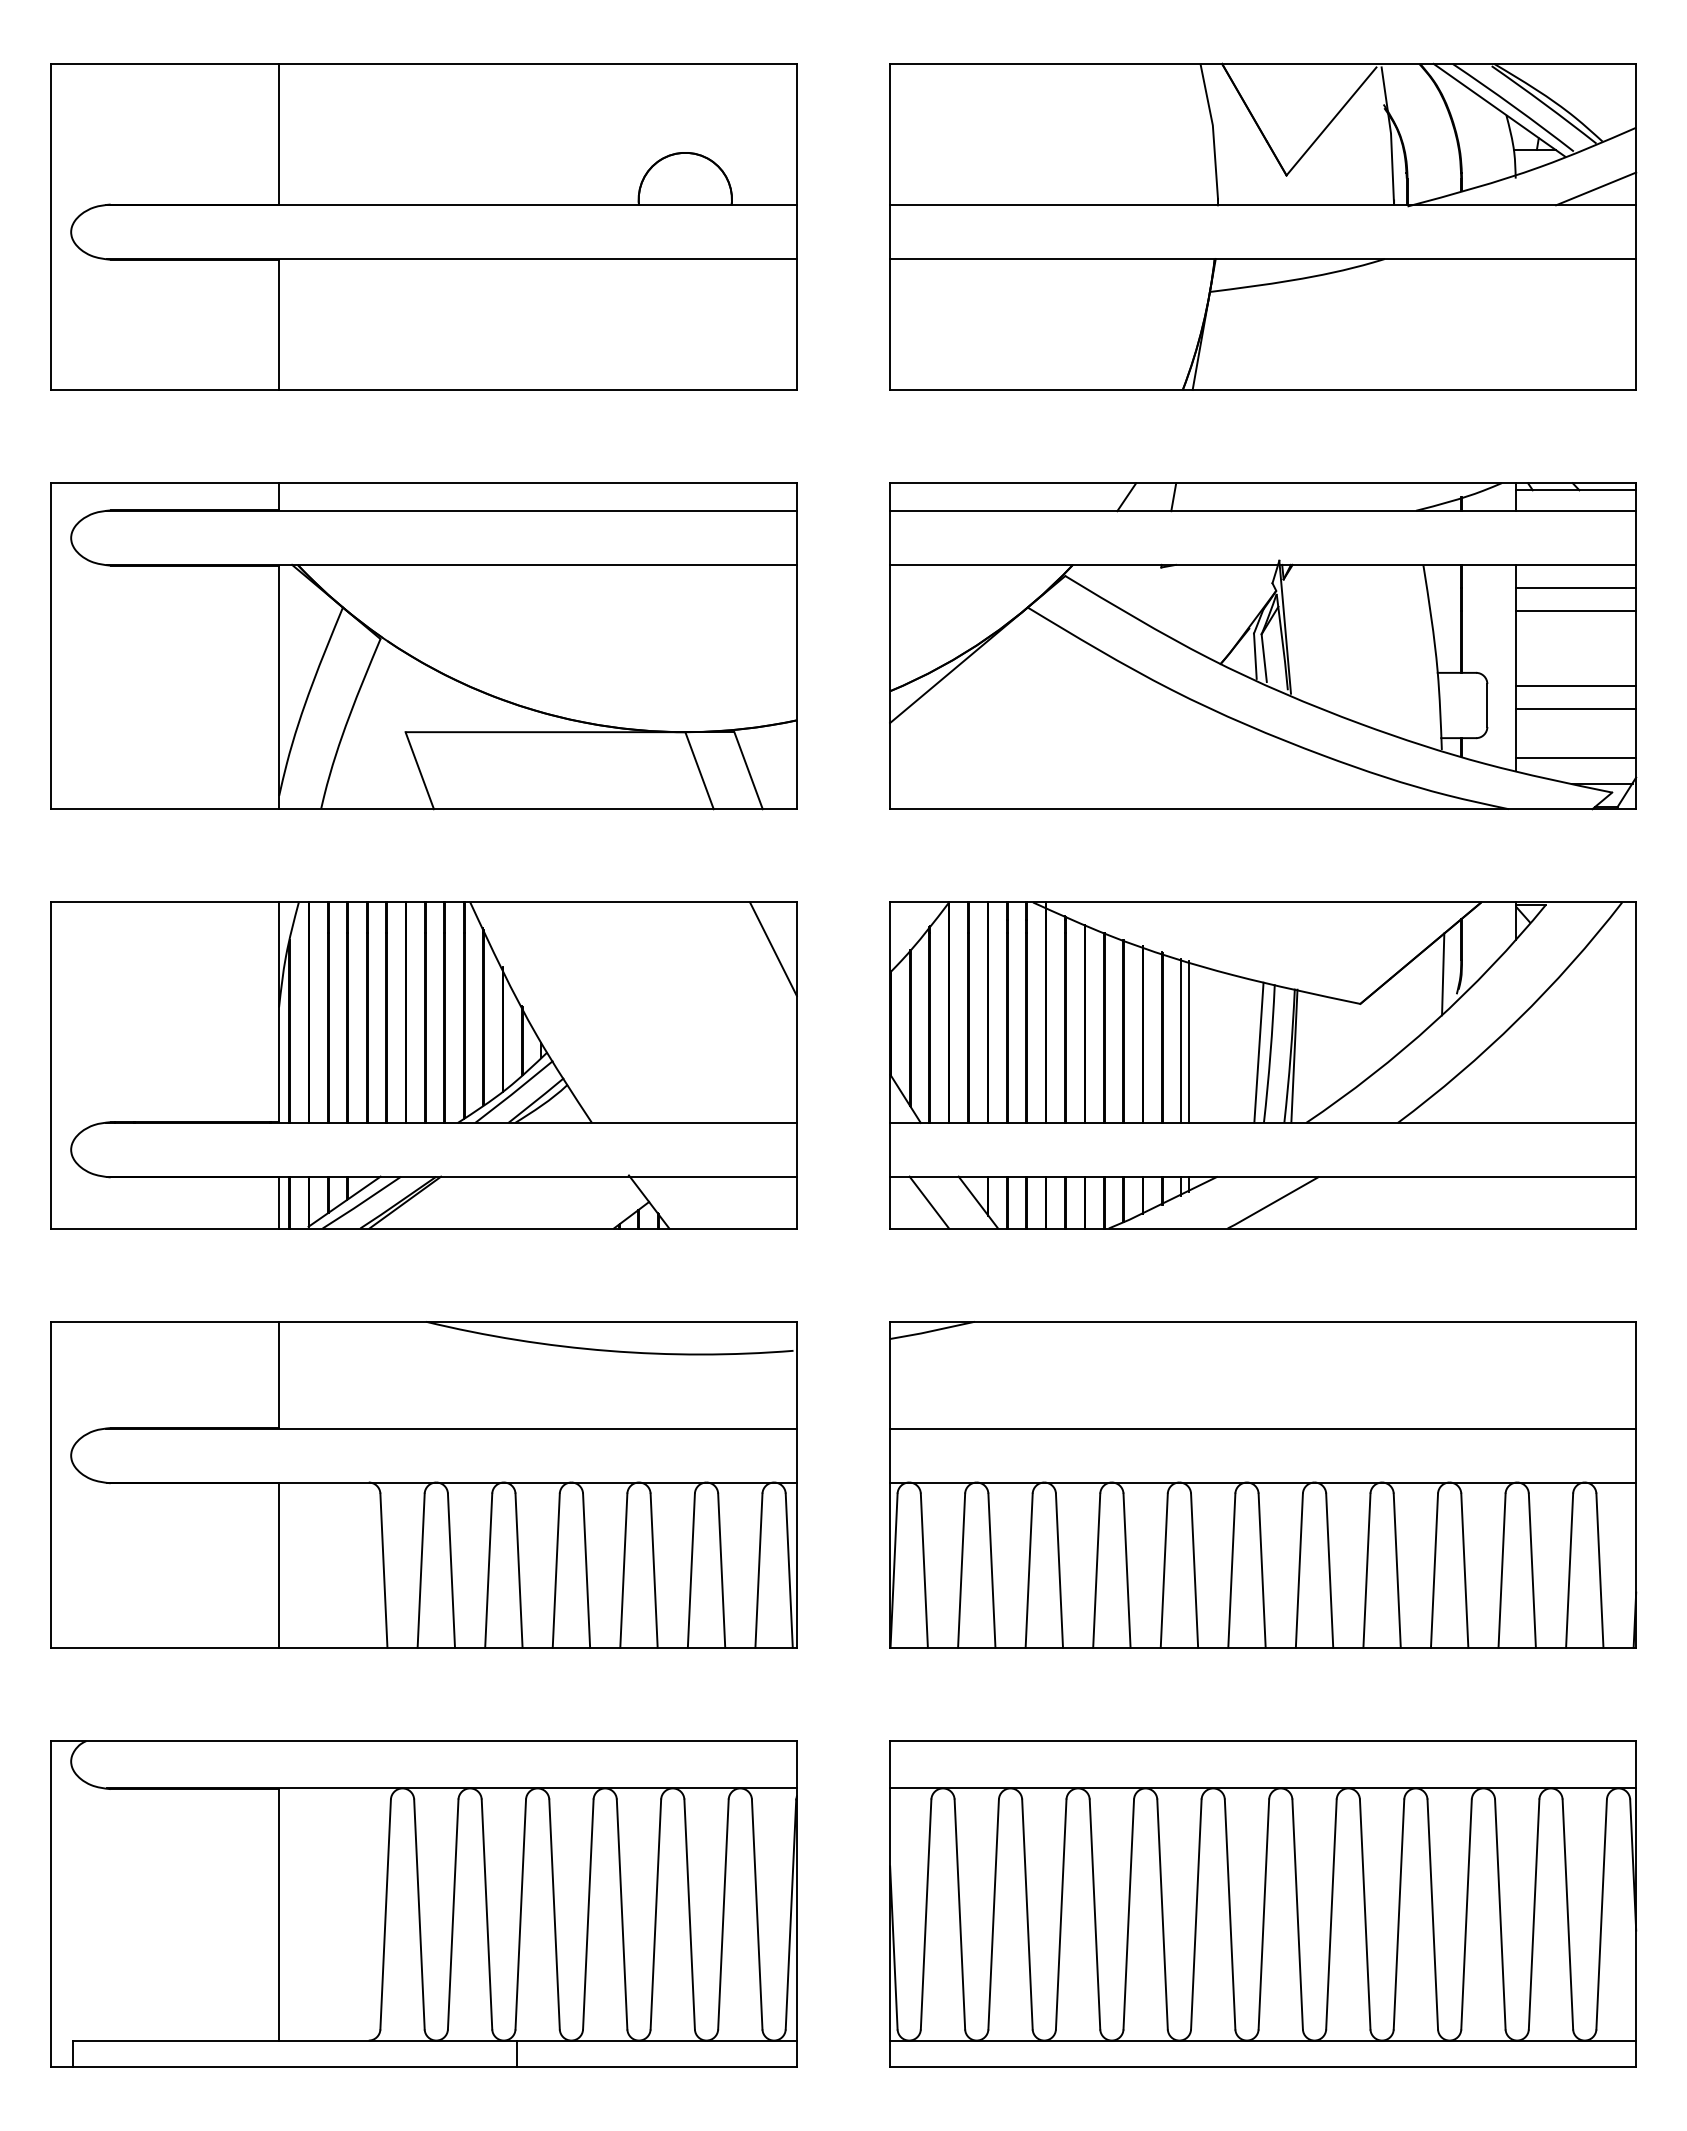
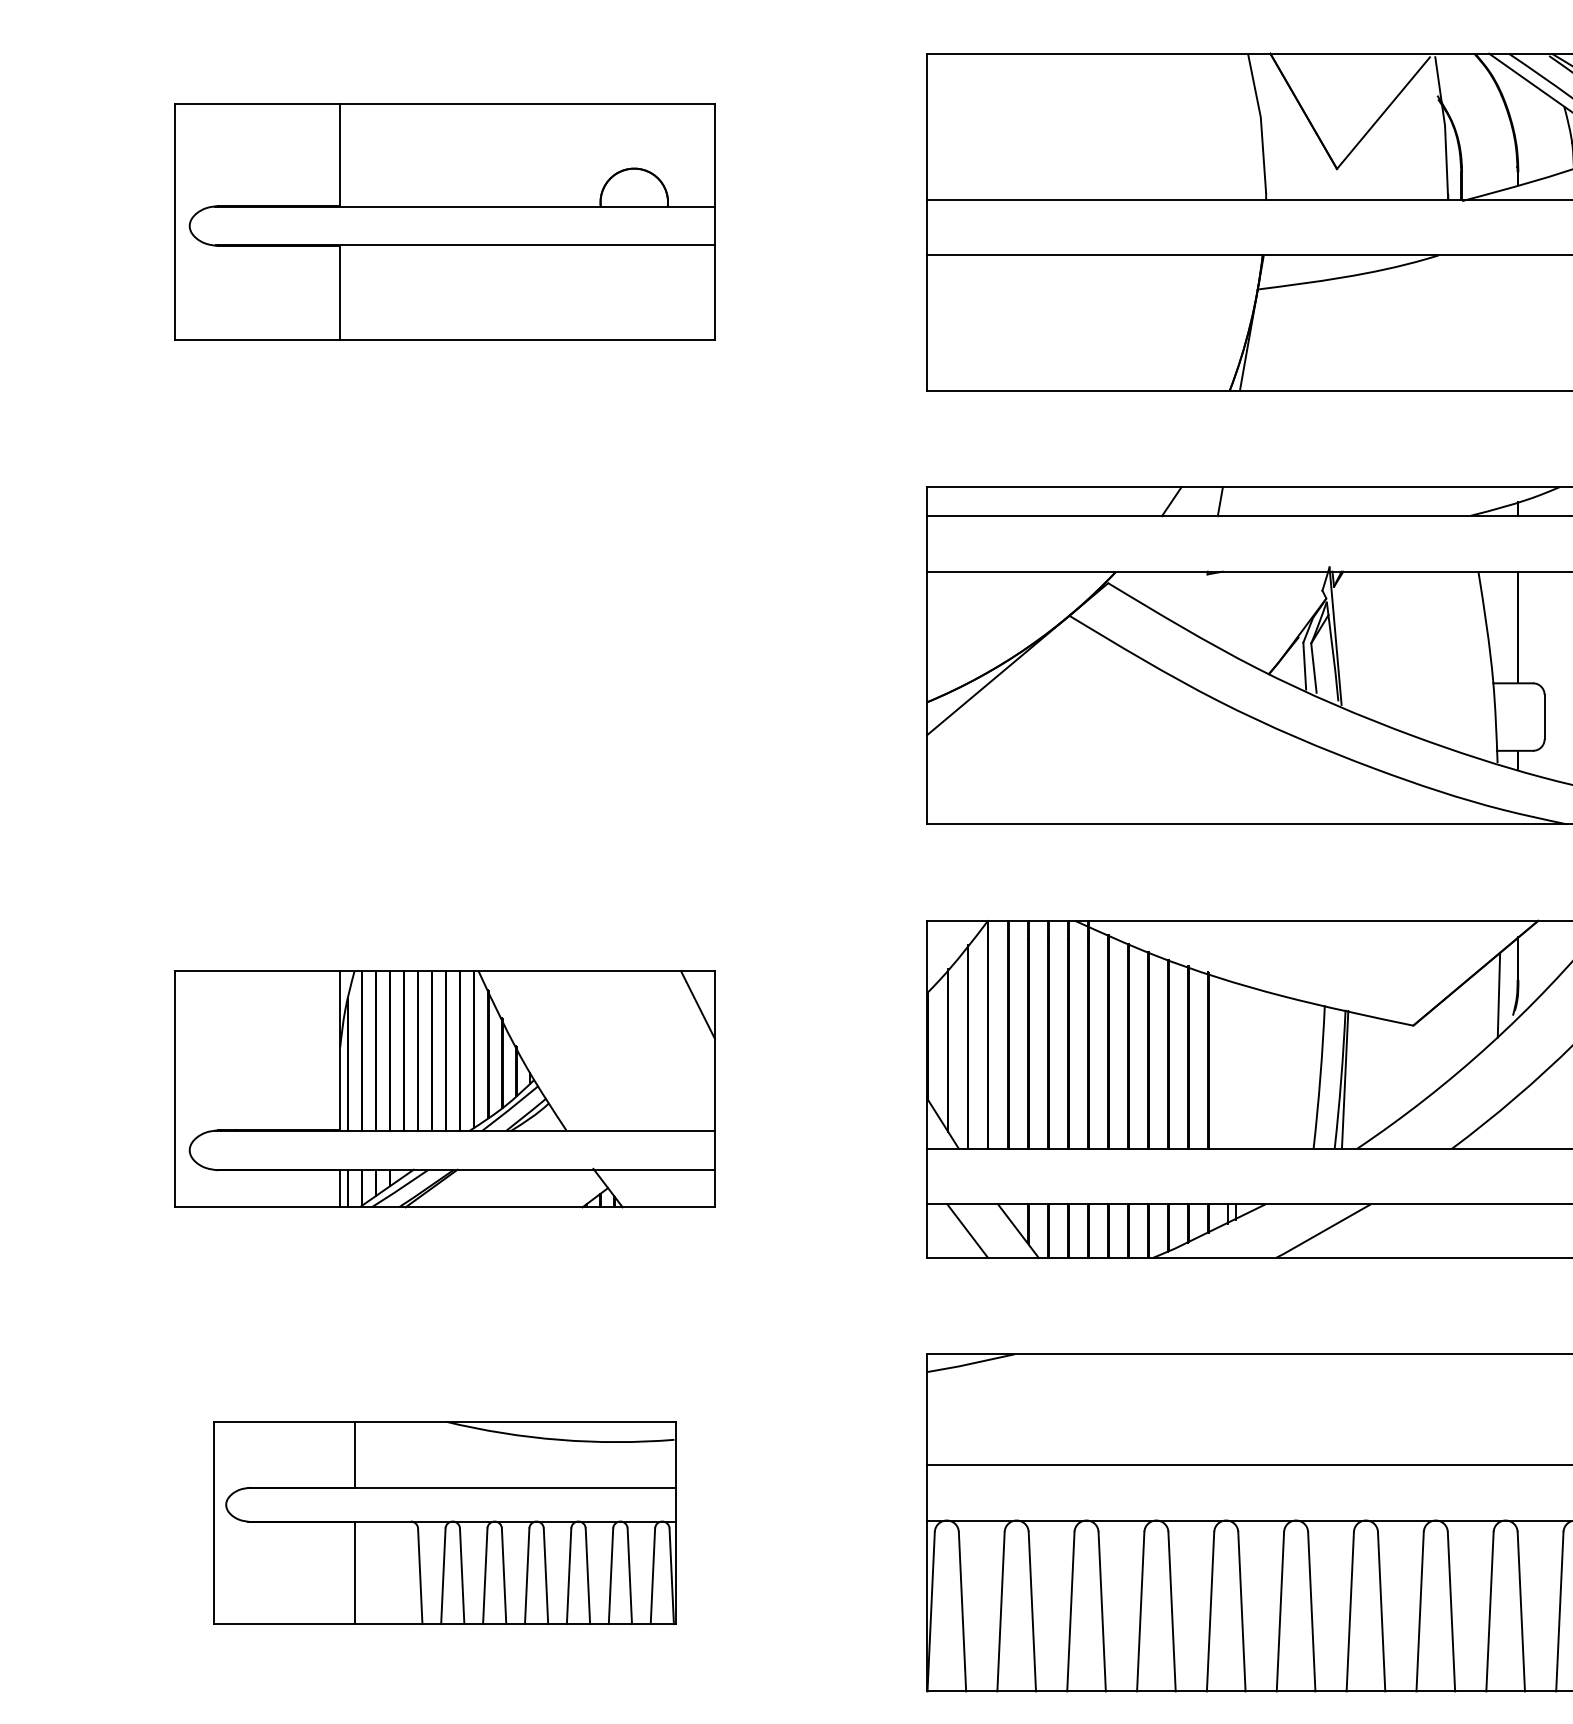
part: (423, 226) -> (444, 221), size x0.7
part: (423, 646) -> (444, 656), removed
line: (1181, 1040) -> (1228, 1063), removed
line: (1188, 1041) -> (1235, 1064), removed
line: (1258, 1052) -> (1307, 1075), removed
part: (423, 1065) -> (444, 1089), size x0.7
part: (423, 1484) -> (444, 1522), size x0.6

